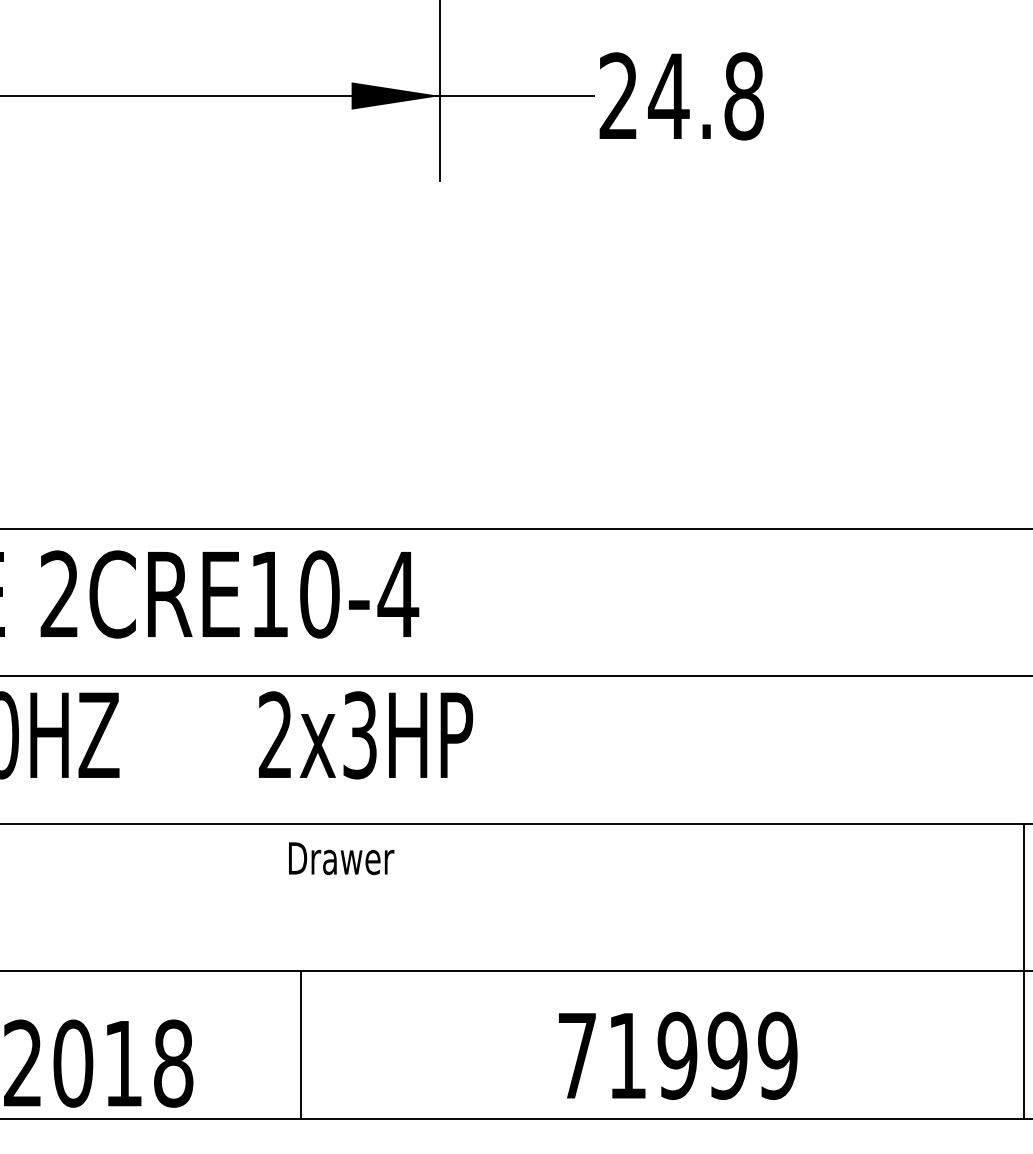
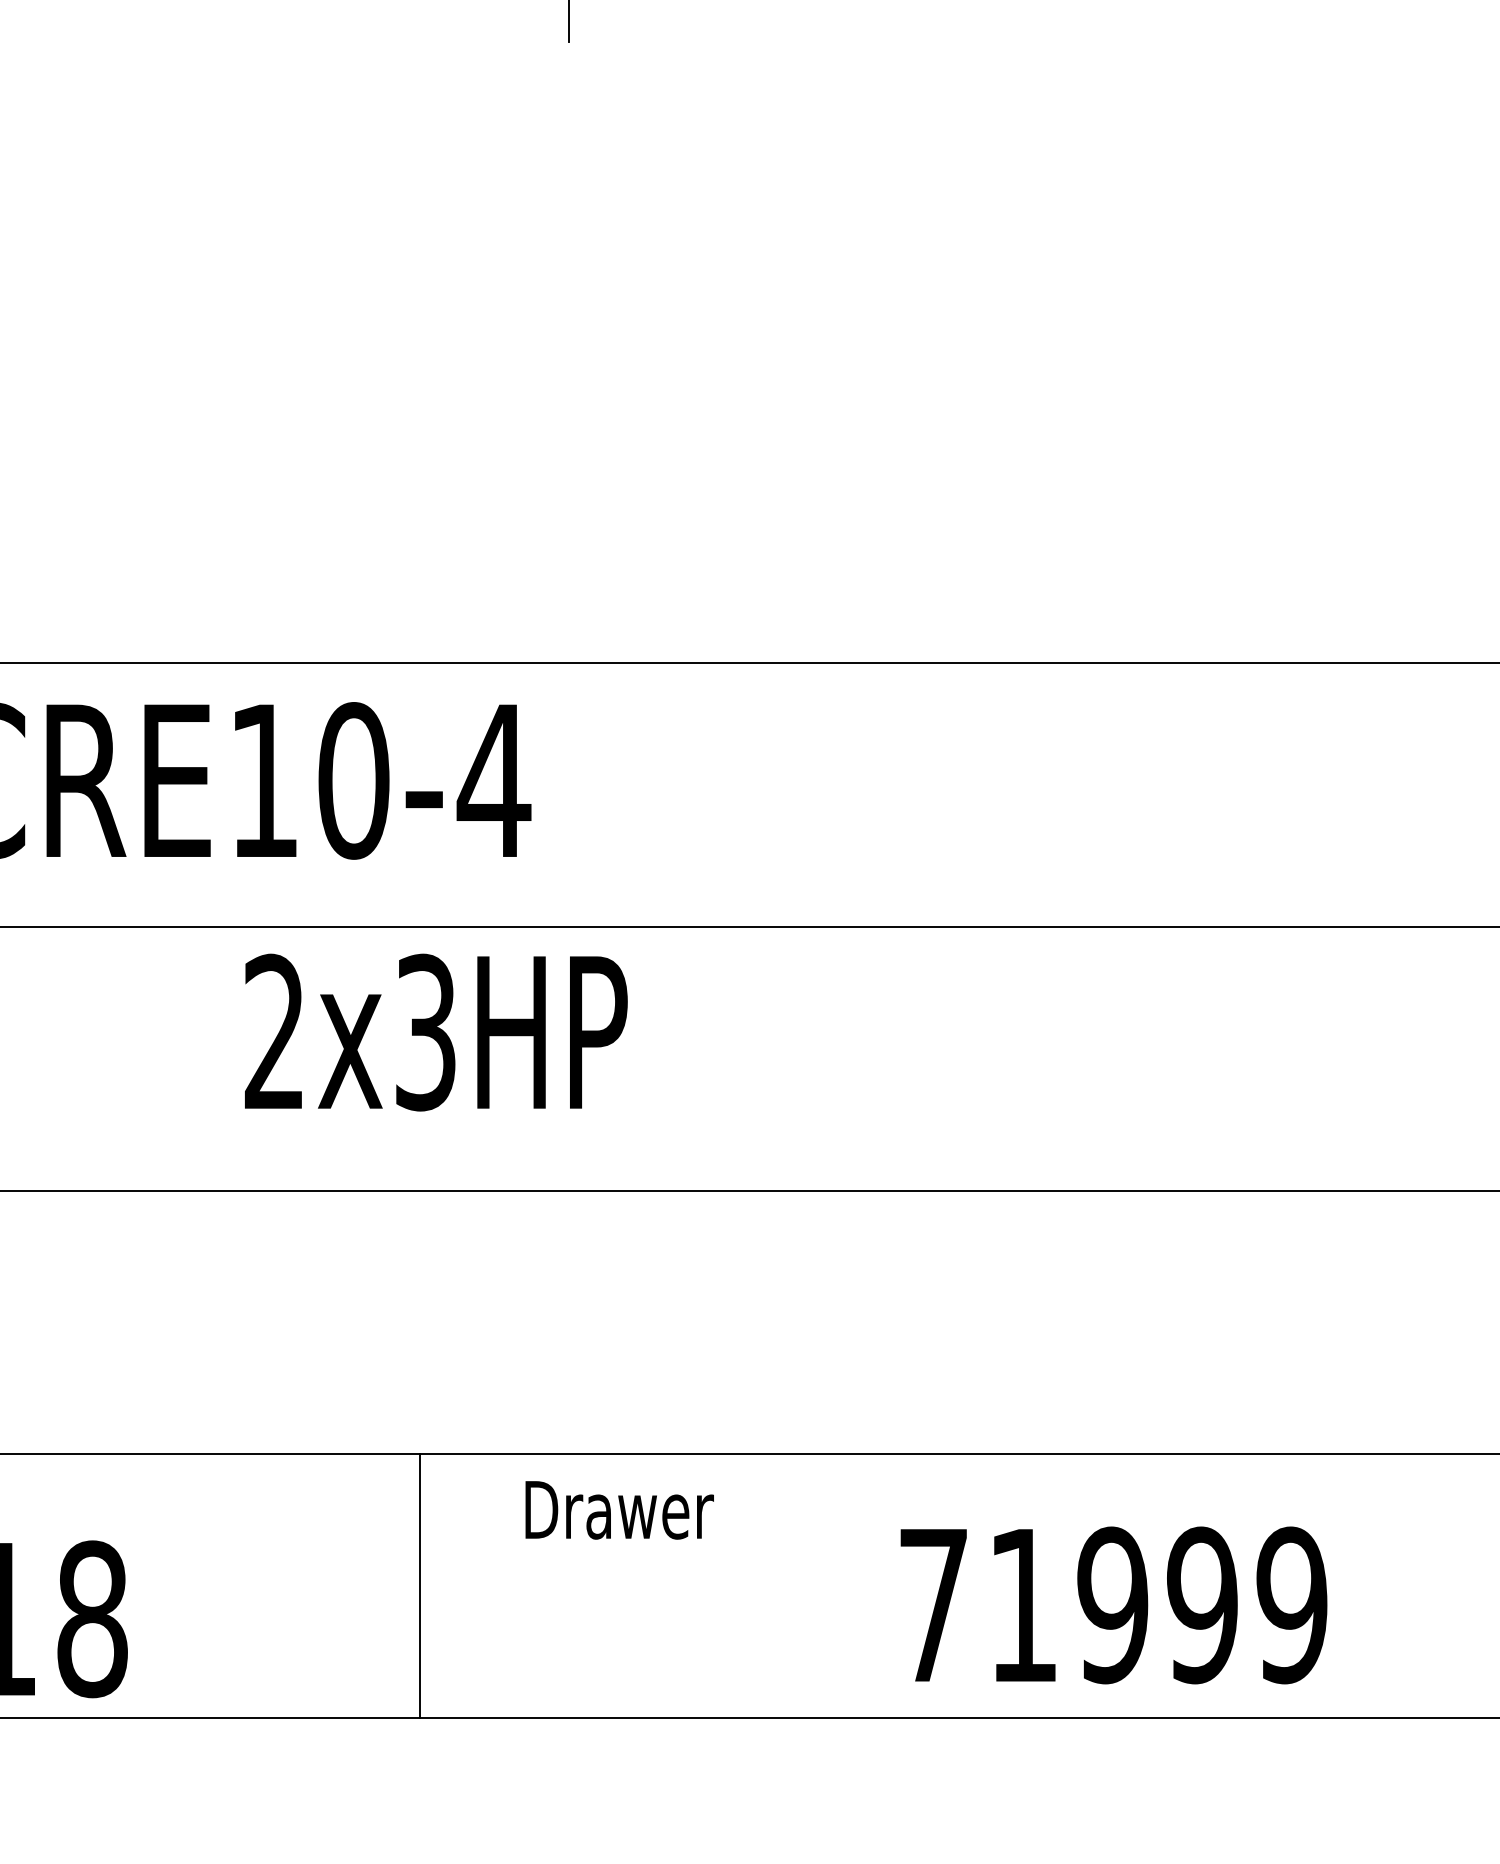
text: (341, 858) -> (619, 1510), moved
line: (300, 1044) -> (419, 1585), moved
text: (677, 1055) -> (1112, 1604), moved

